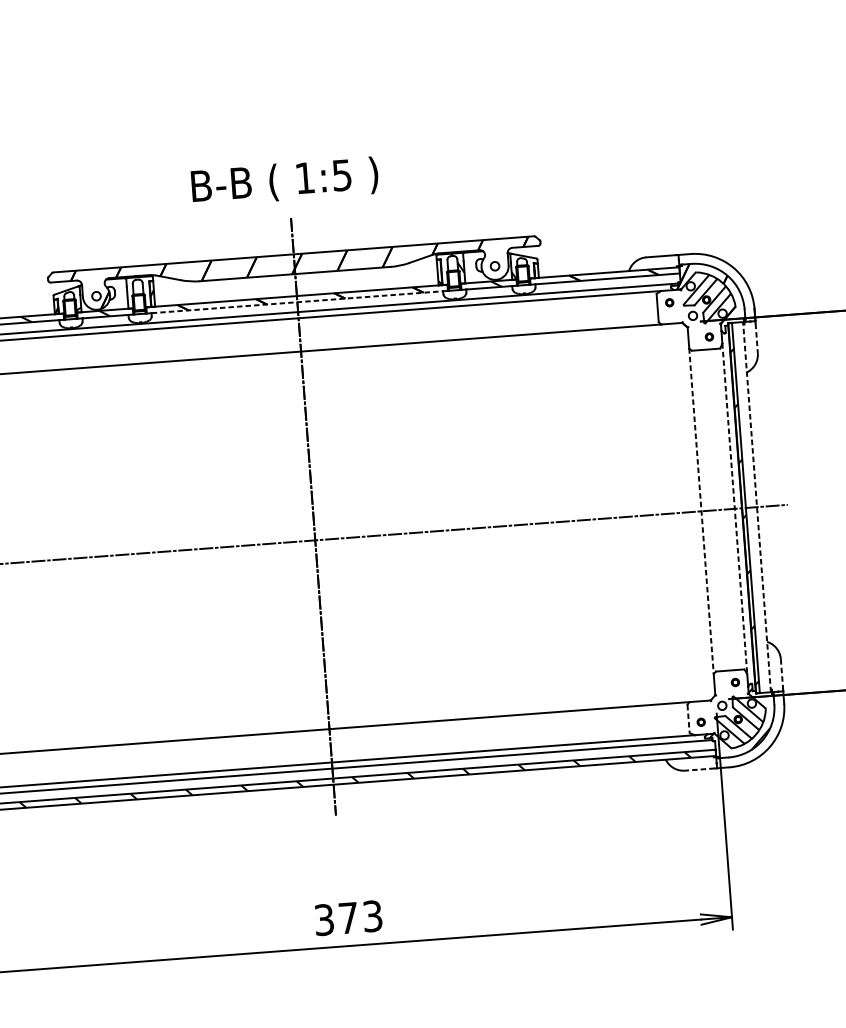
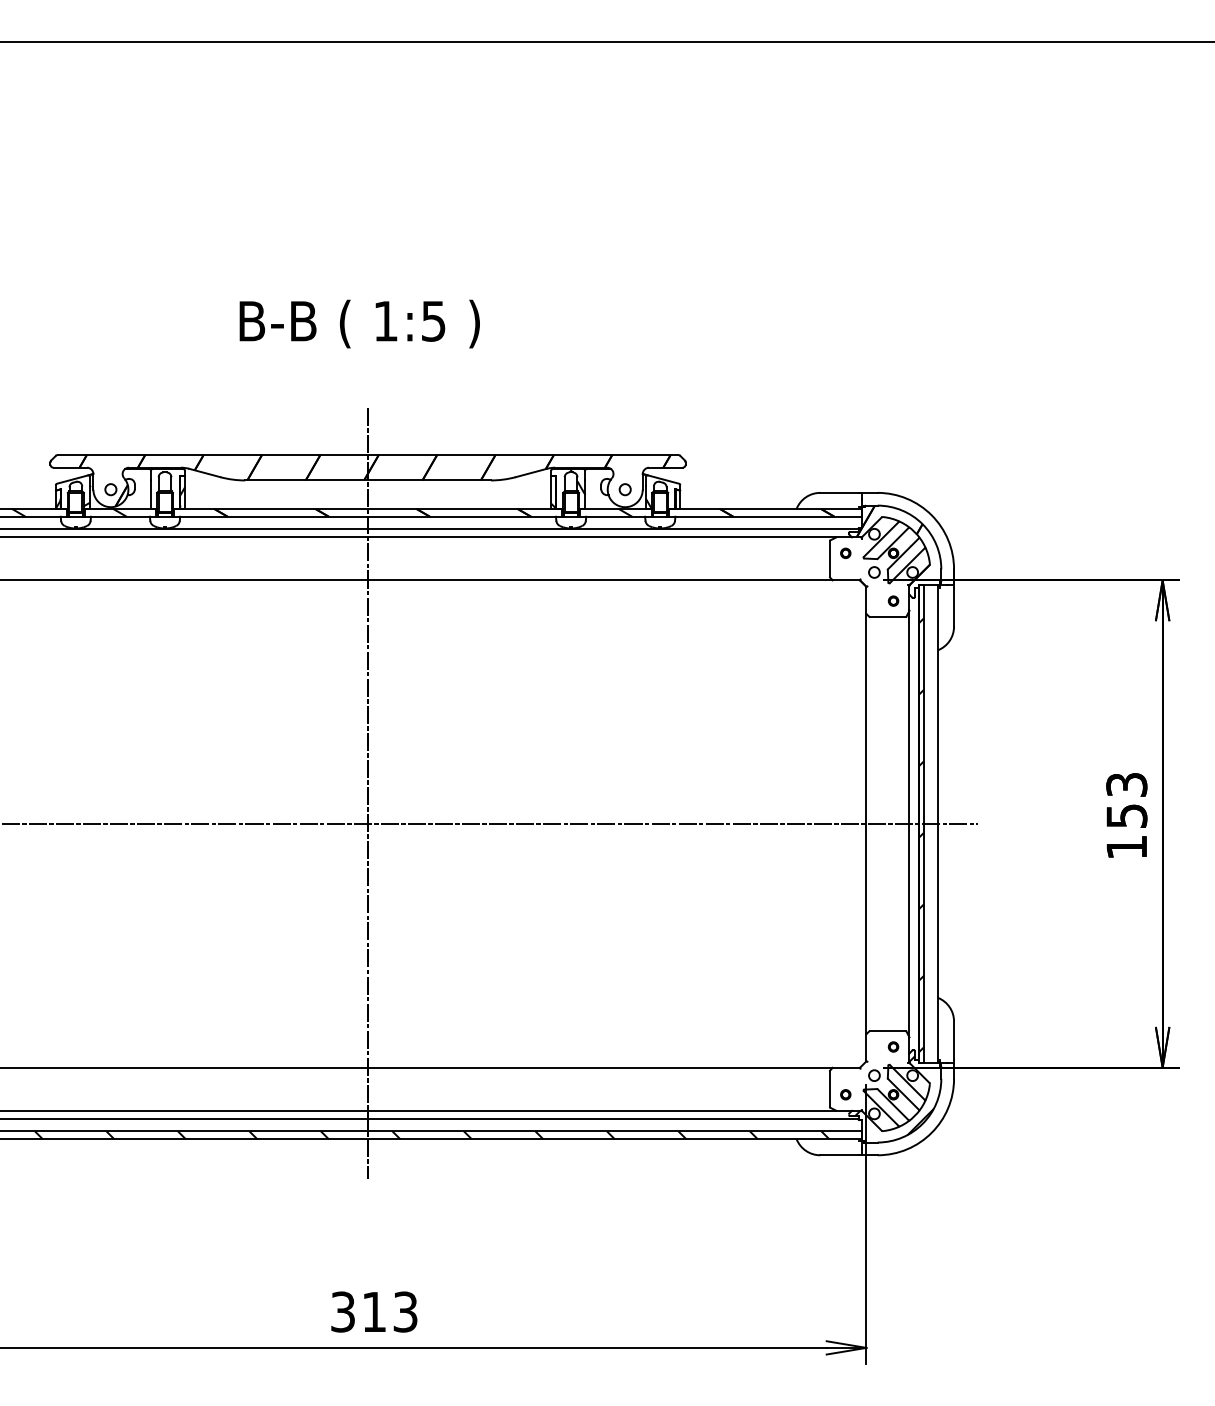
text: (284, 181) -> (359, 323), moved
line: (297, 302) -> (368, 516), dashed -> solid
line: (757, 339) -> (954, 608), dashed -> solid
line: (757, 507) -> (938, 824), dashed -> solid
line: (734, 509) -> (909, 824), dashed -> solid
line: (701, 511) -> (866, 824), dashed -> solid
line: (782, 674) -> (954, 1041), dashed -> solid
line: (688, 719) -> (829, 1089), dashed -> solid
line: (699, 769) -> (838, 1155), dashed -> solid
text: (347, 917) -> (373, 1311), 373 -> 313

